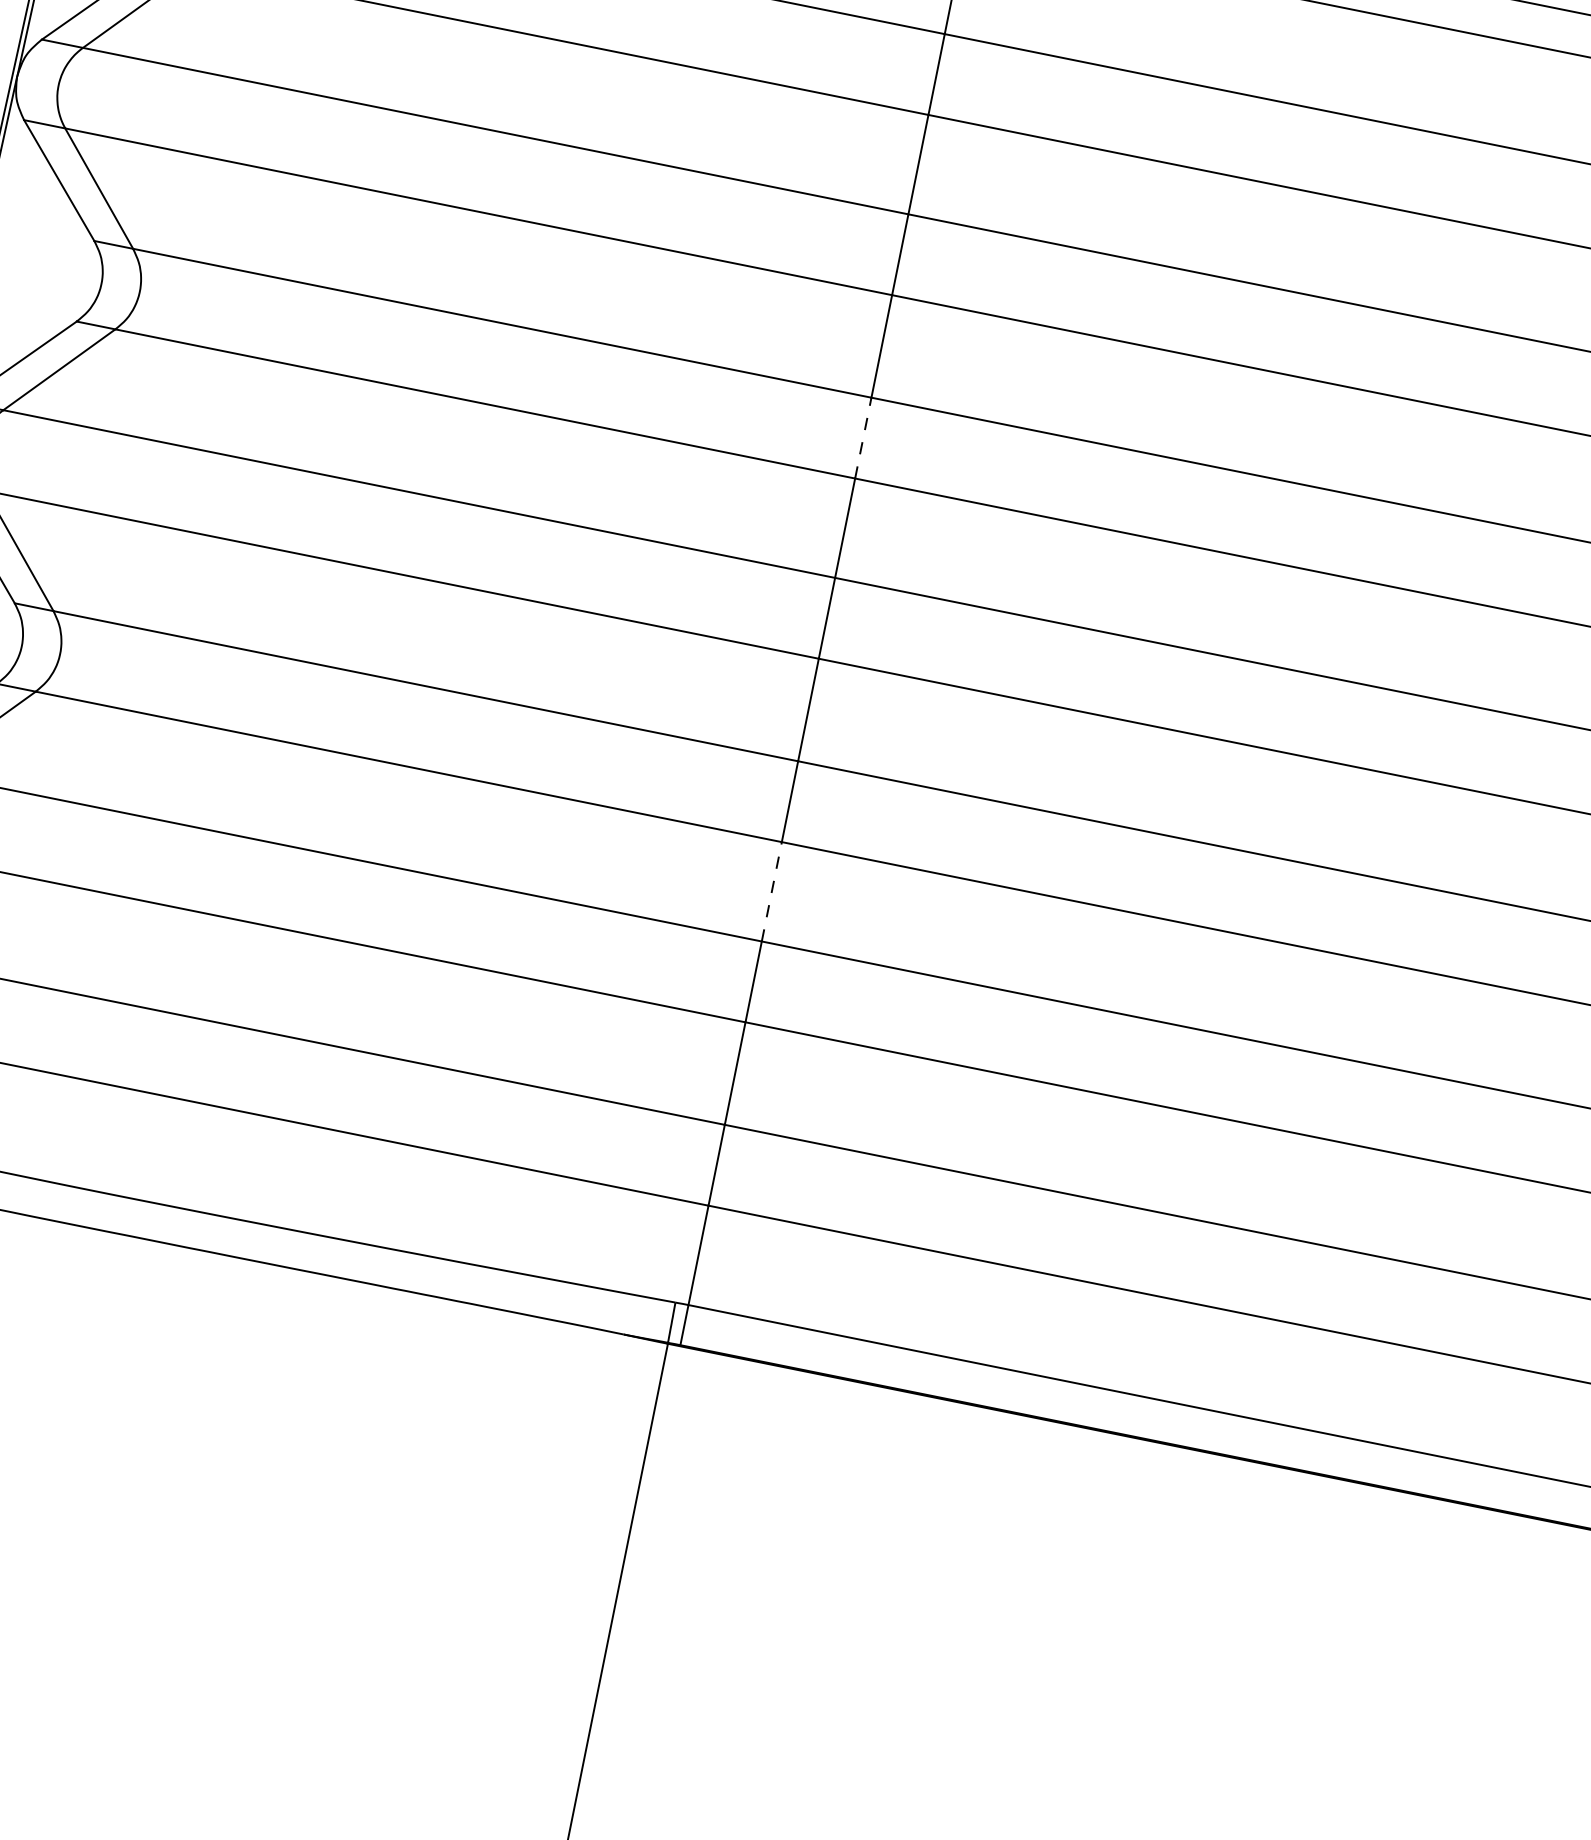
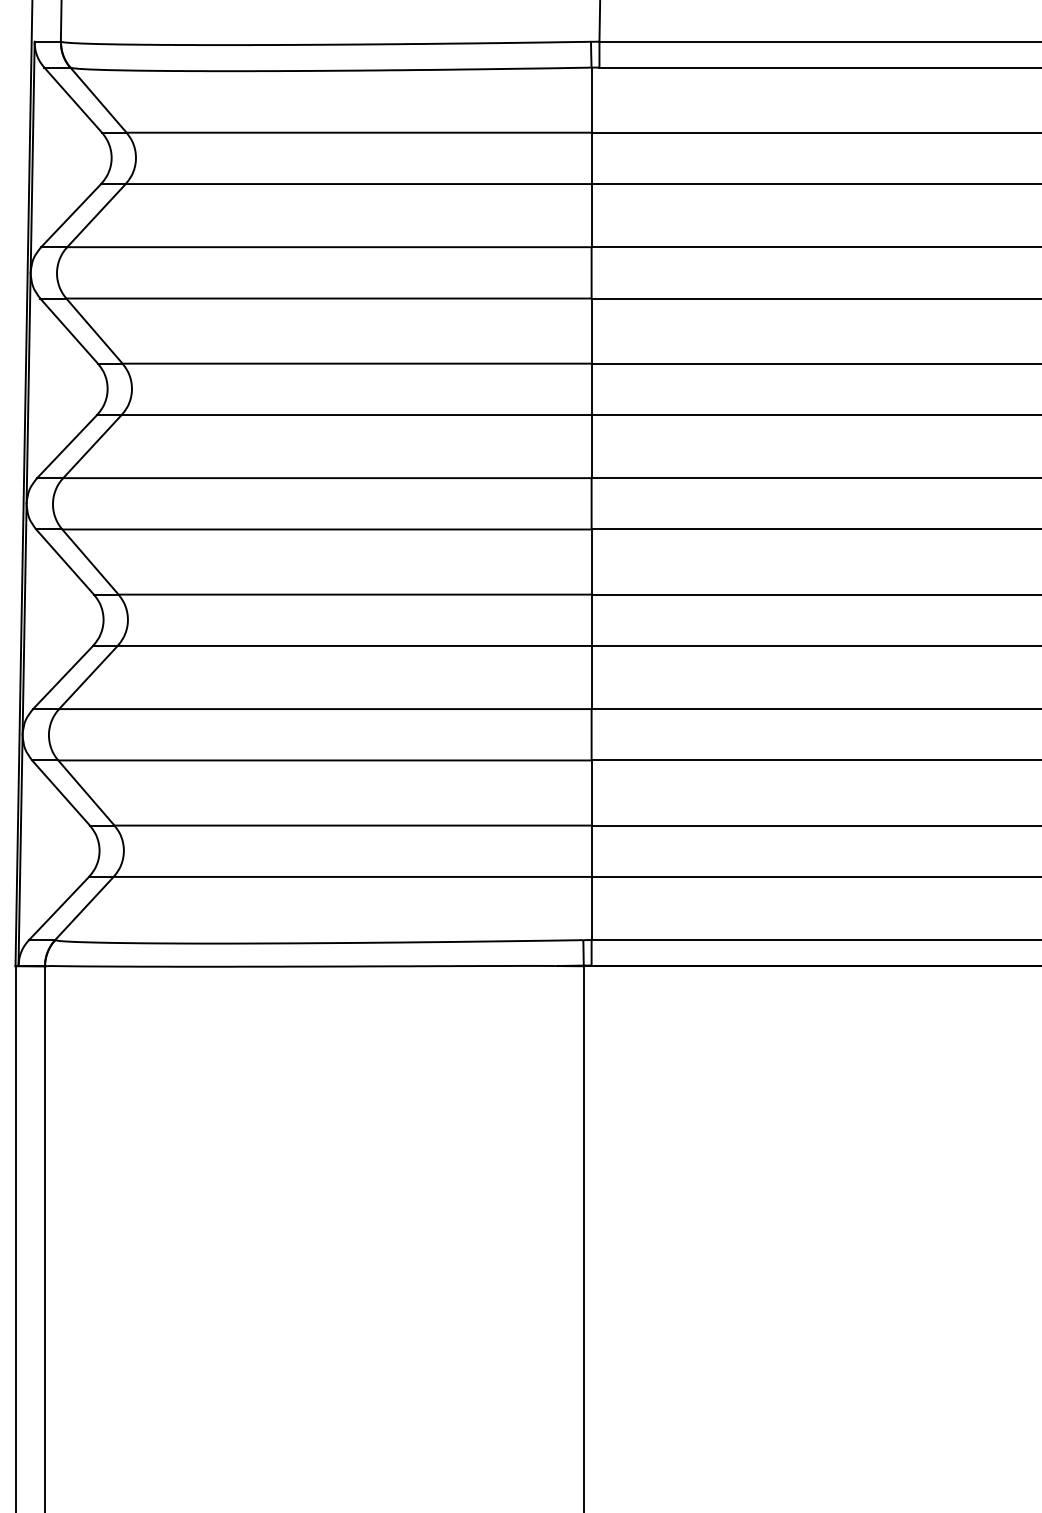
line: (863, 438) -> (591, 389), dashed -> solid
line: (771, 891) -> (591, 677), dashed -> solid

